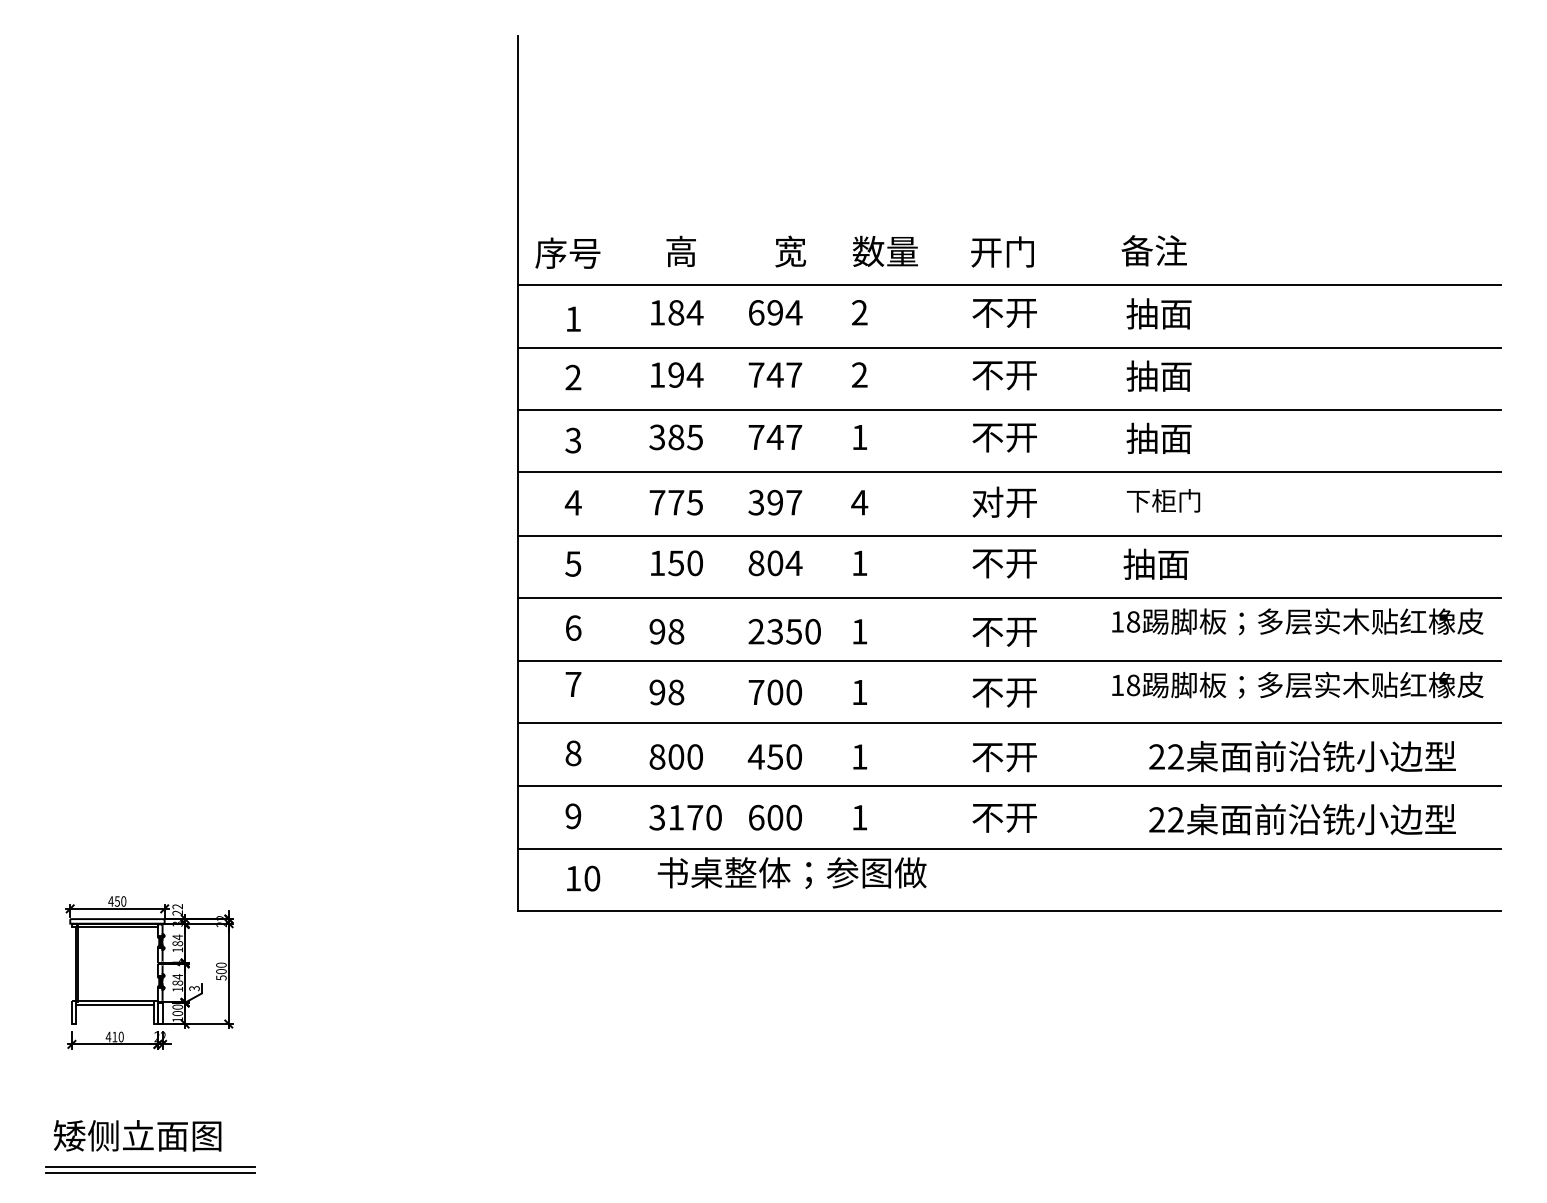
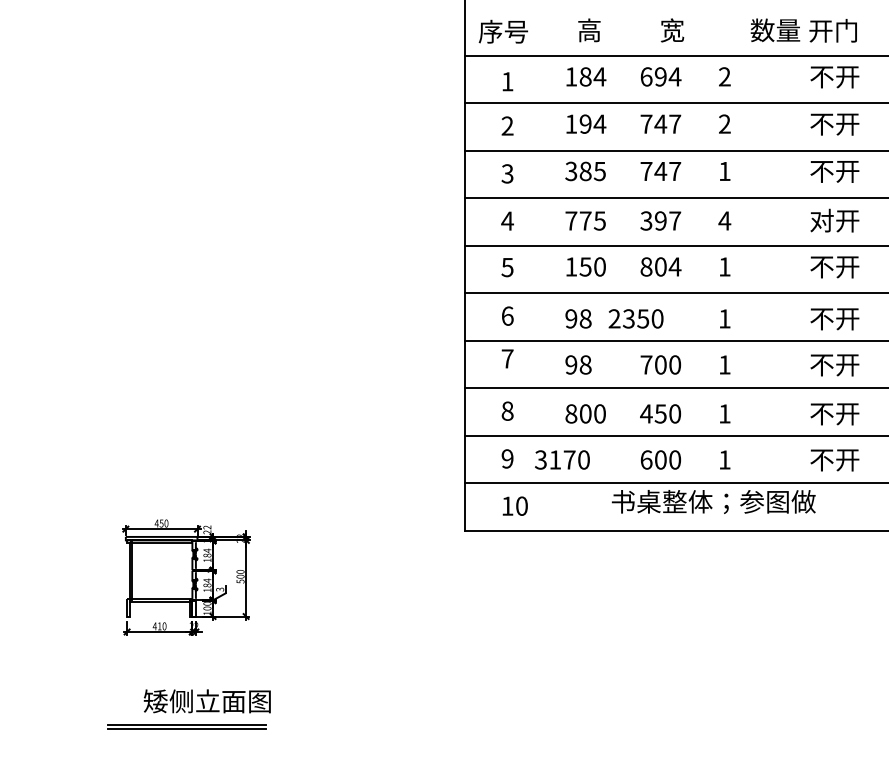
text: (885, 250) -> (775, 29), moved
text: (784, 631) -> (635, 318), moved
text: (685, 817) -> (562, 459), moved
text: (791, 872) -> (713, 501), moved
text: (137, 1135) -> (207, 701), moved

